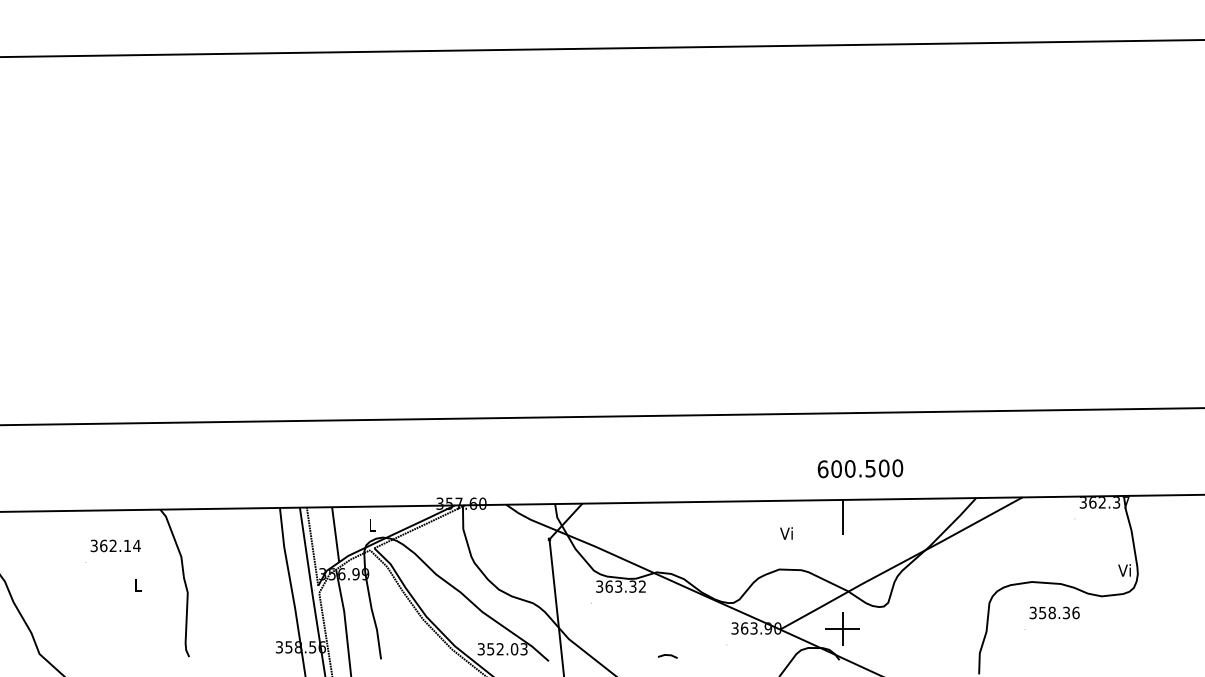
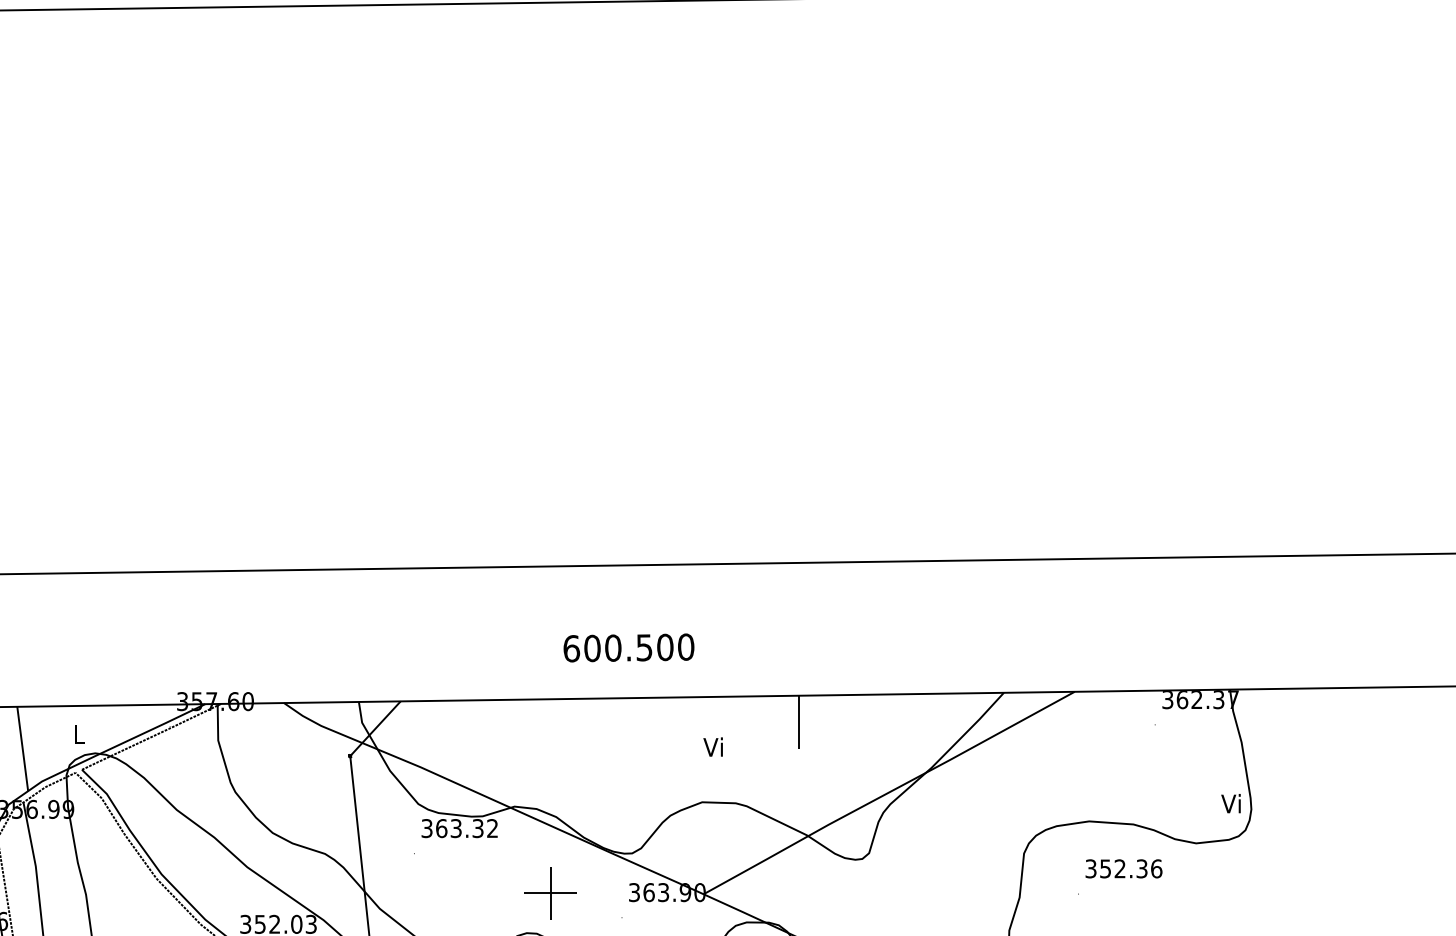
text: (860, 468) -> (629, 647), moved
text: (1051, 613) -> (1119, 869), 358.36 -> 352.36
part: (842, 628) -> (550, 892), moved

